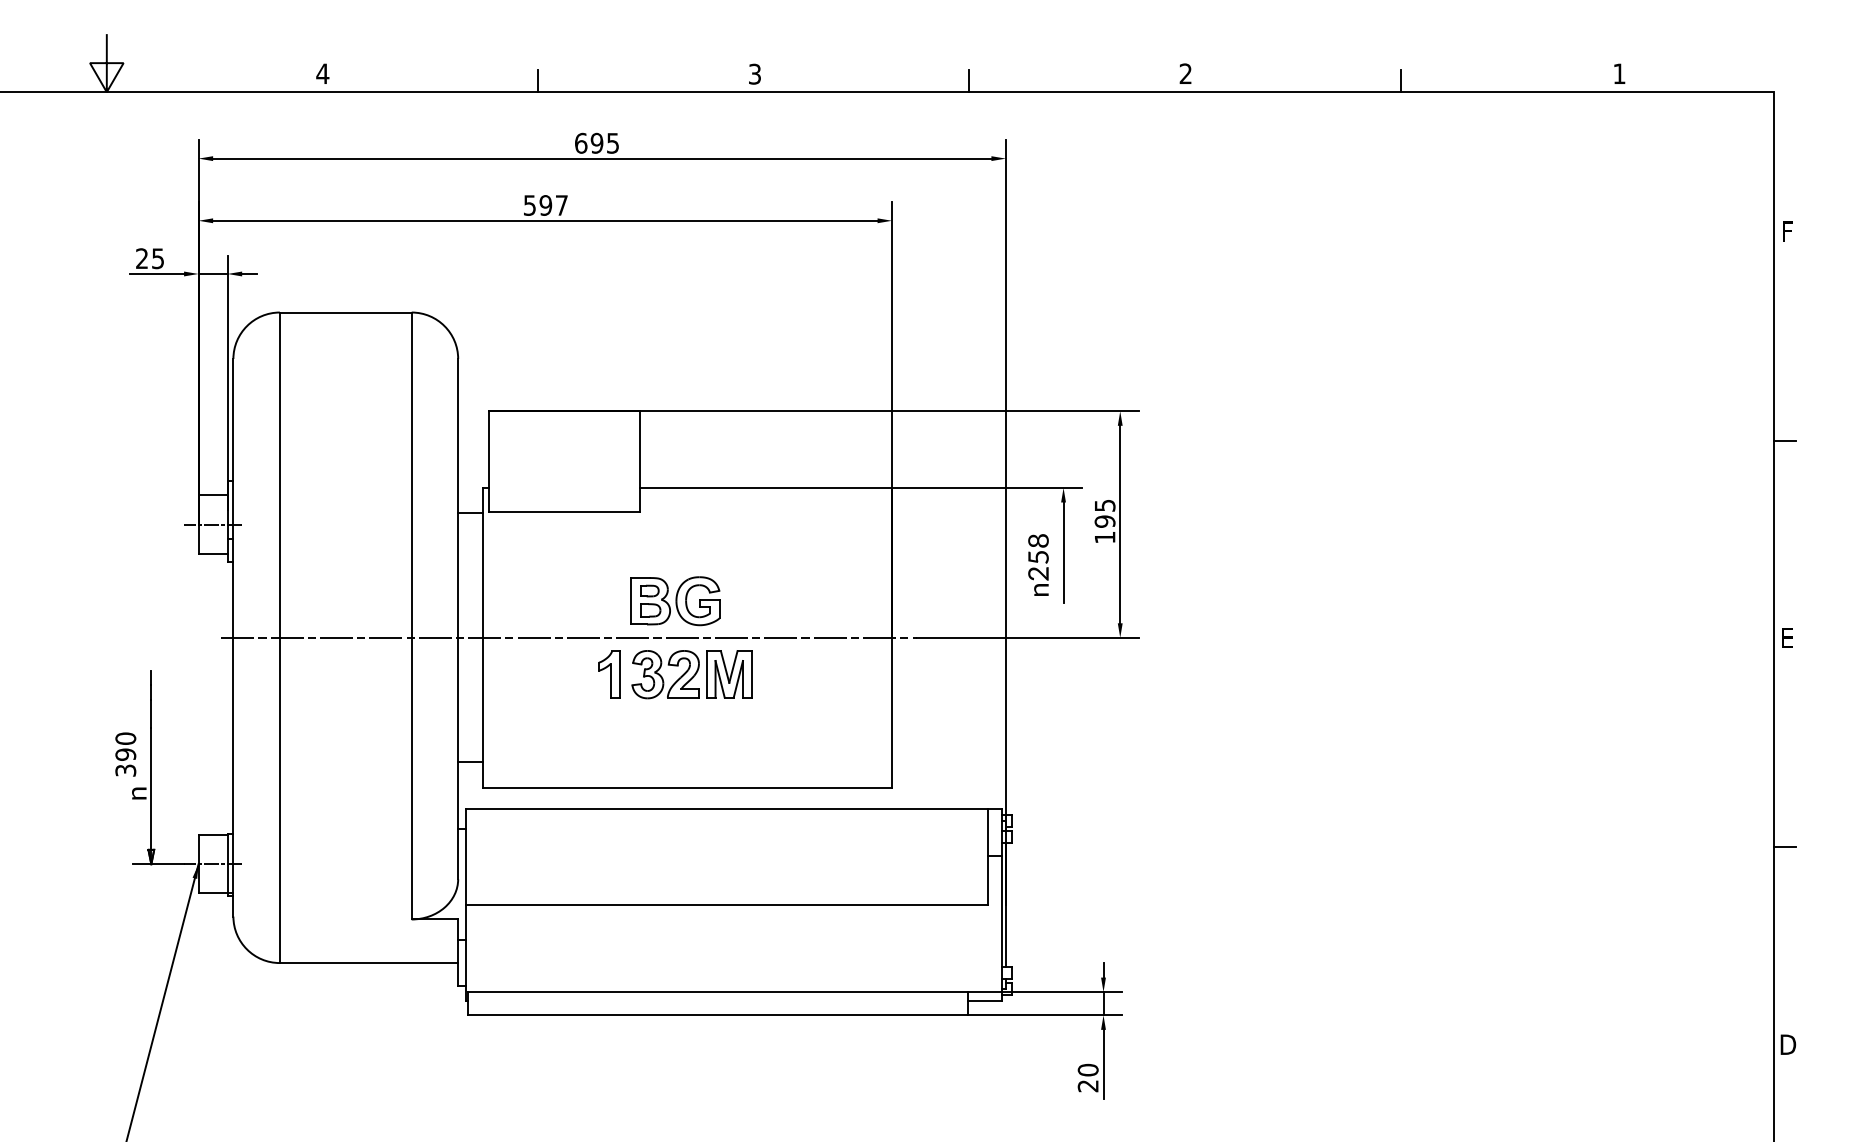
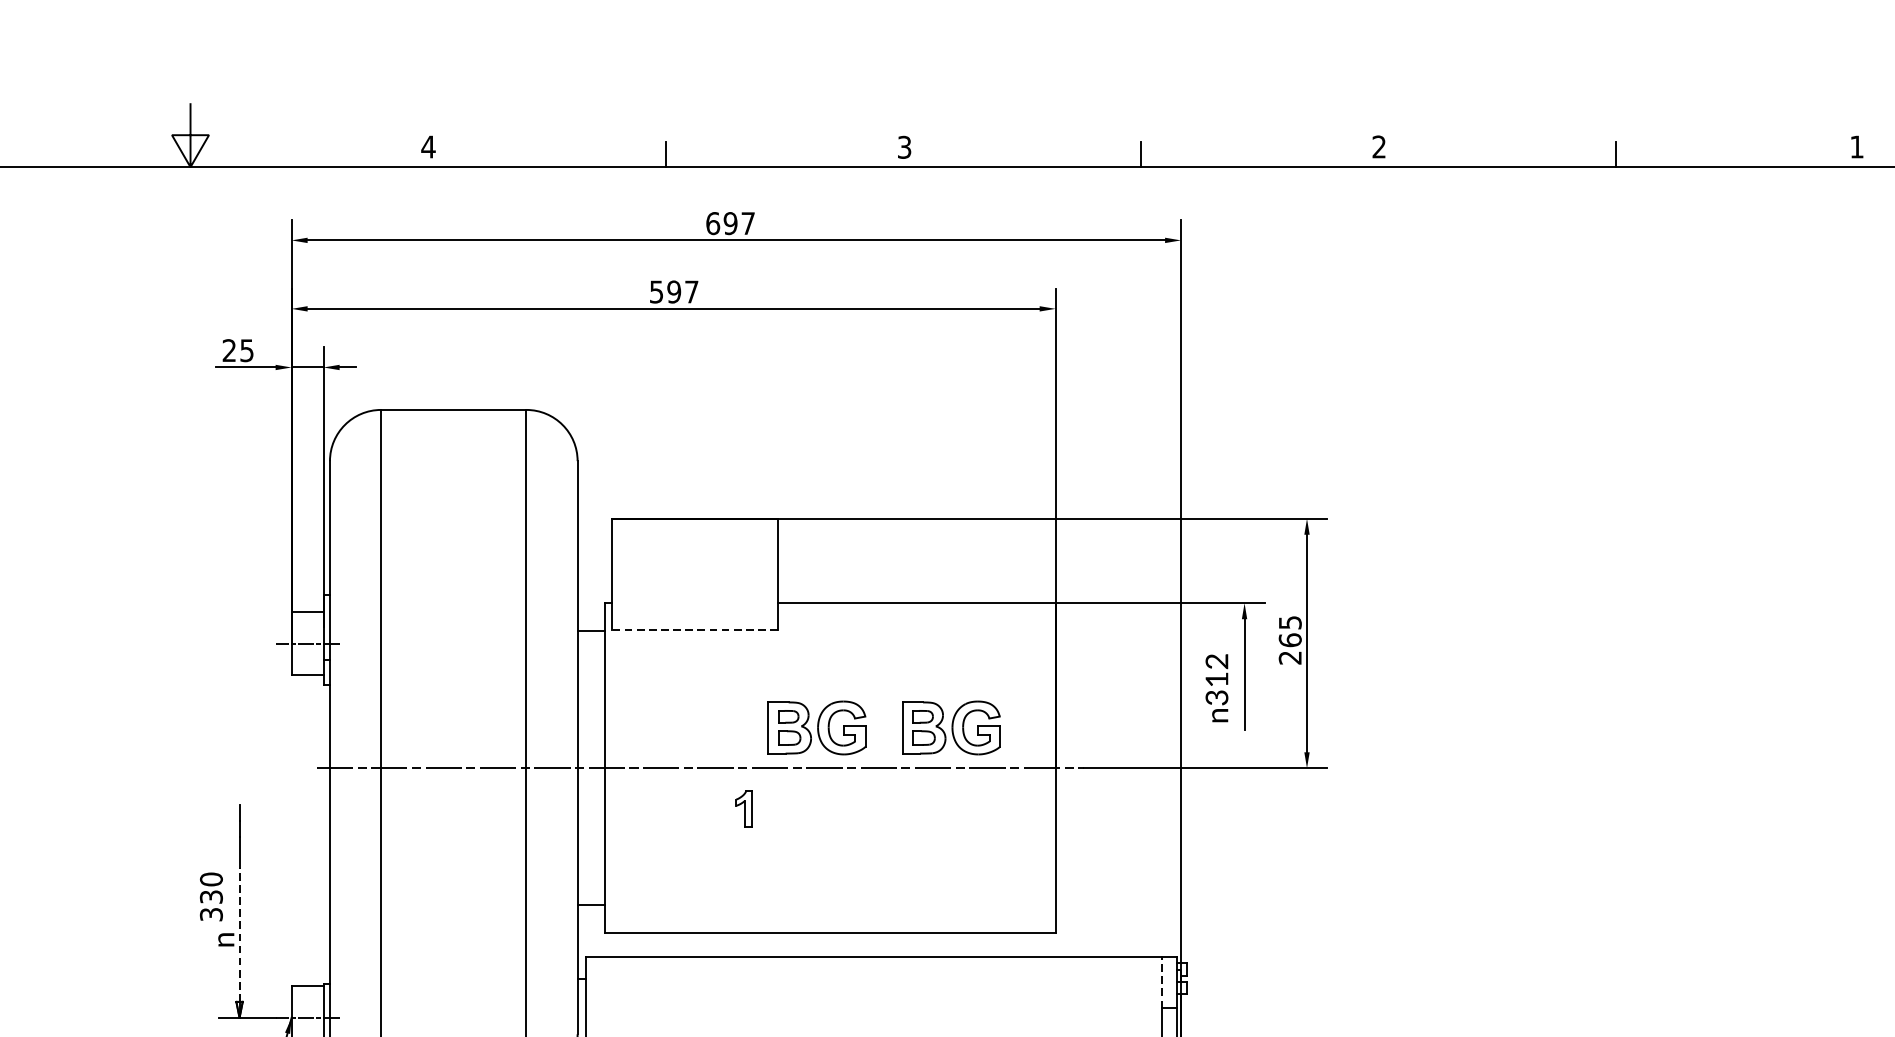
text: (612, 143) -> (747, 223), 695 -> 697
line: (564, 511) -> (694, 629), solid -> dashed
text: (1104, 529) -> (1289, 648), 195 -> 265
text: (1038, 557) -> (1216, 679), 258 -> 312
part: (797, 601) -> (951, 728), added
part: (609, 674) -> (744, 808), size x0.7
part: (691, 674) -> (834, 808), removed
text: (125, 754) -> (211, 896), 390 -> 330
line: (151, 788) -> (239, 934), solid -> dashed
line: (988, 831) -> (1161, 981), solid -> dashed

